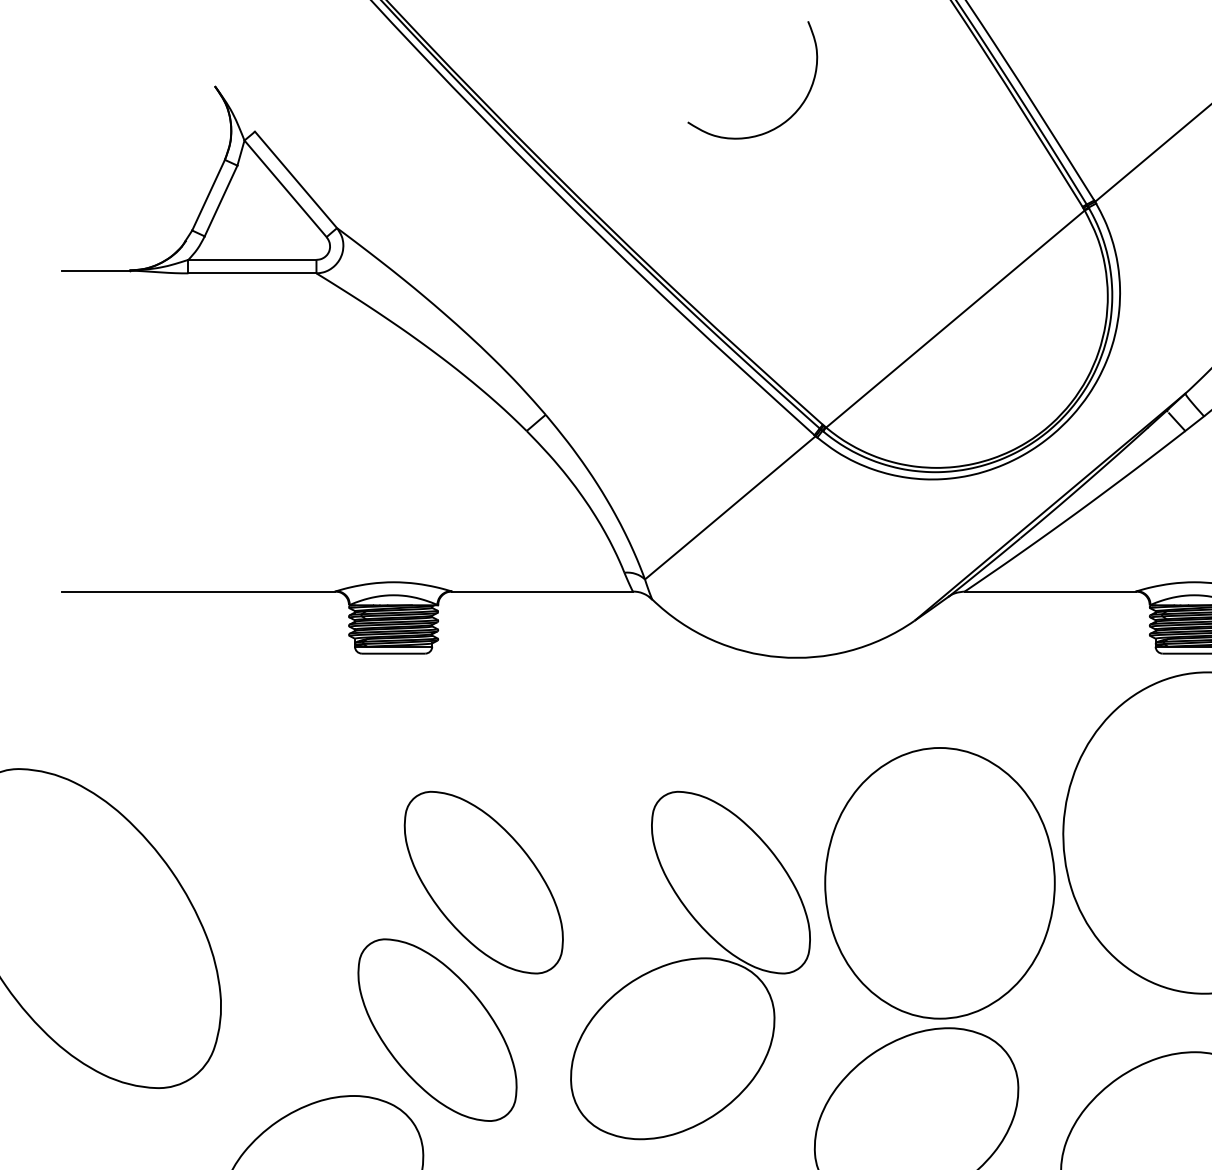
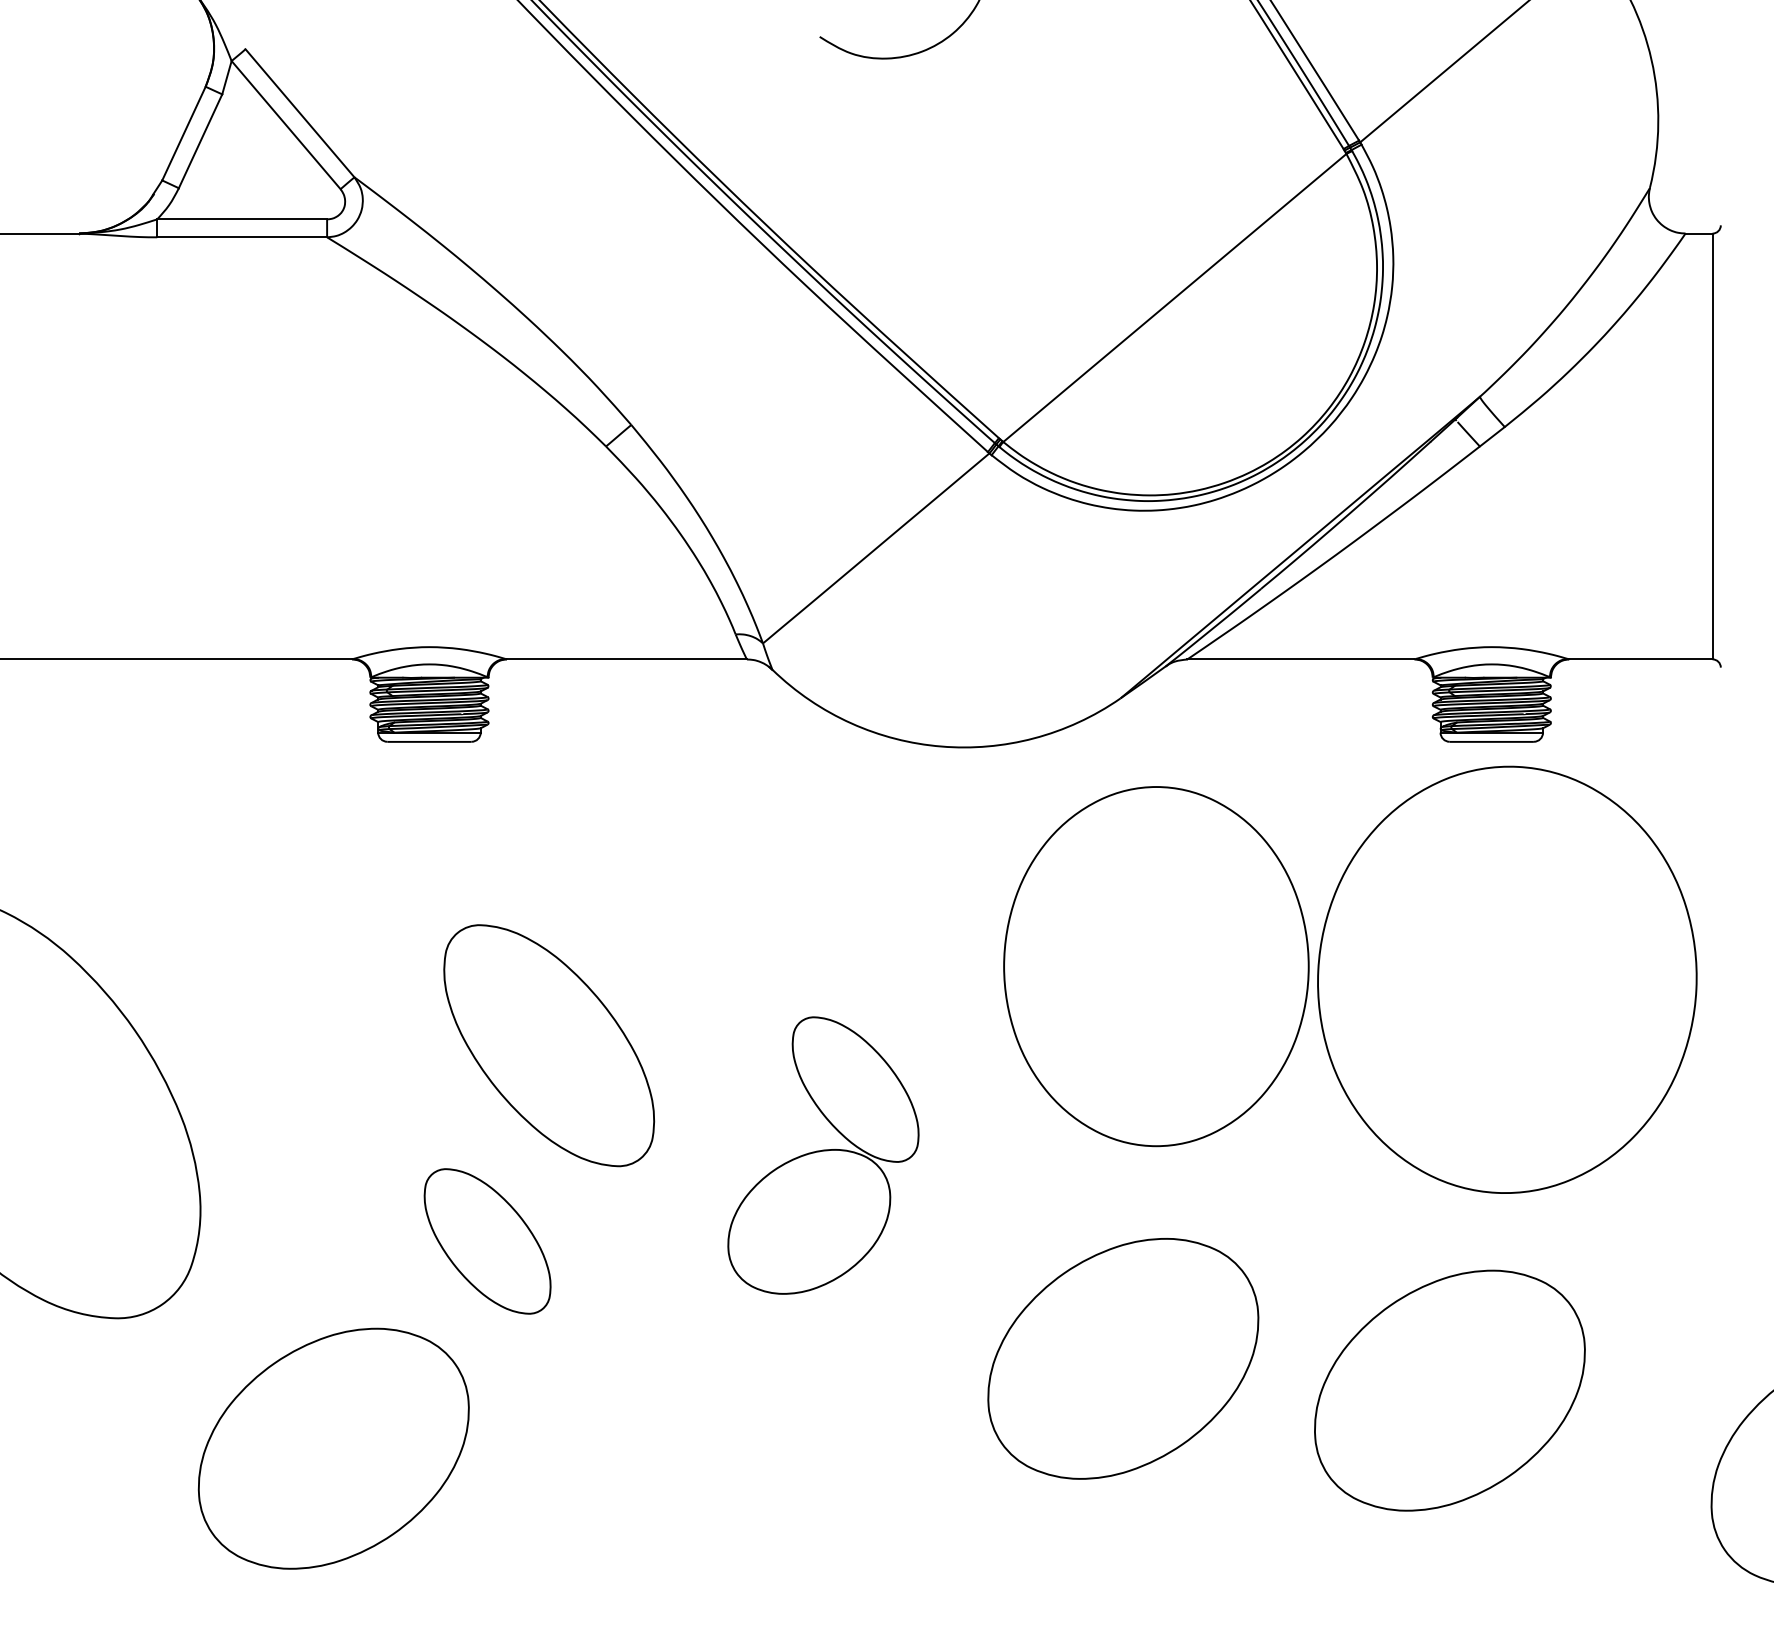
part: (940, 883) -> (1156, 966), moved
part: (690, 965) -> (823, 1155), size x0.6
part: (437, 1030) -> (487, 1241), size x0.6

